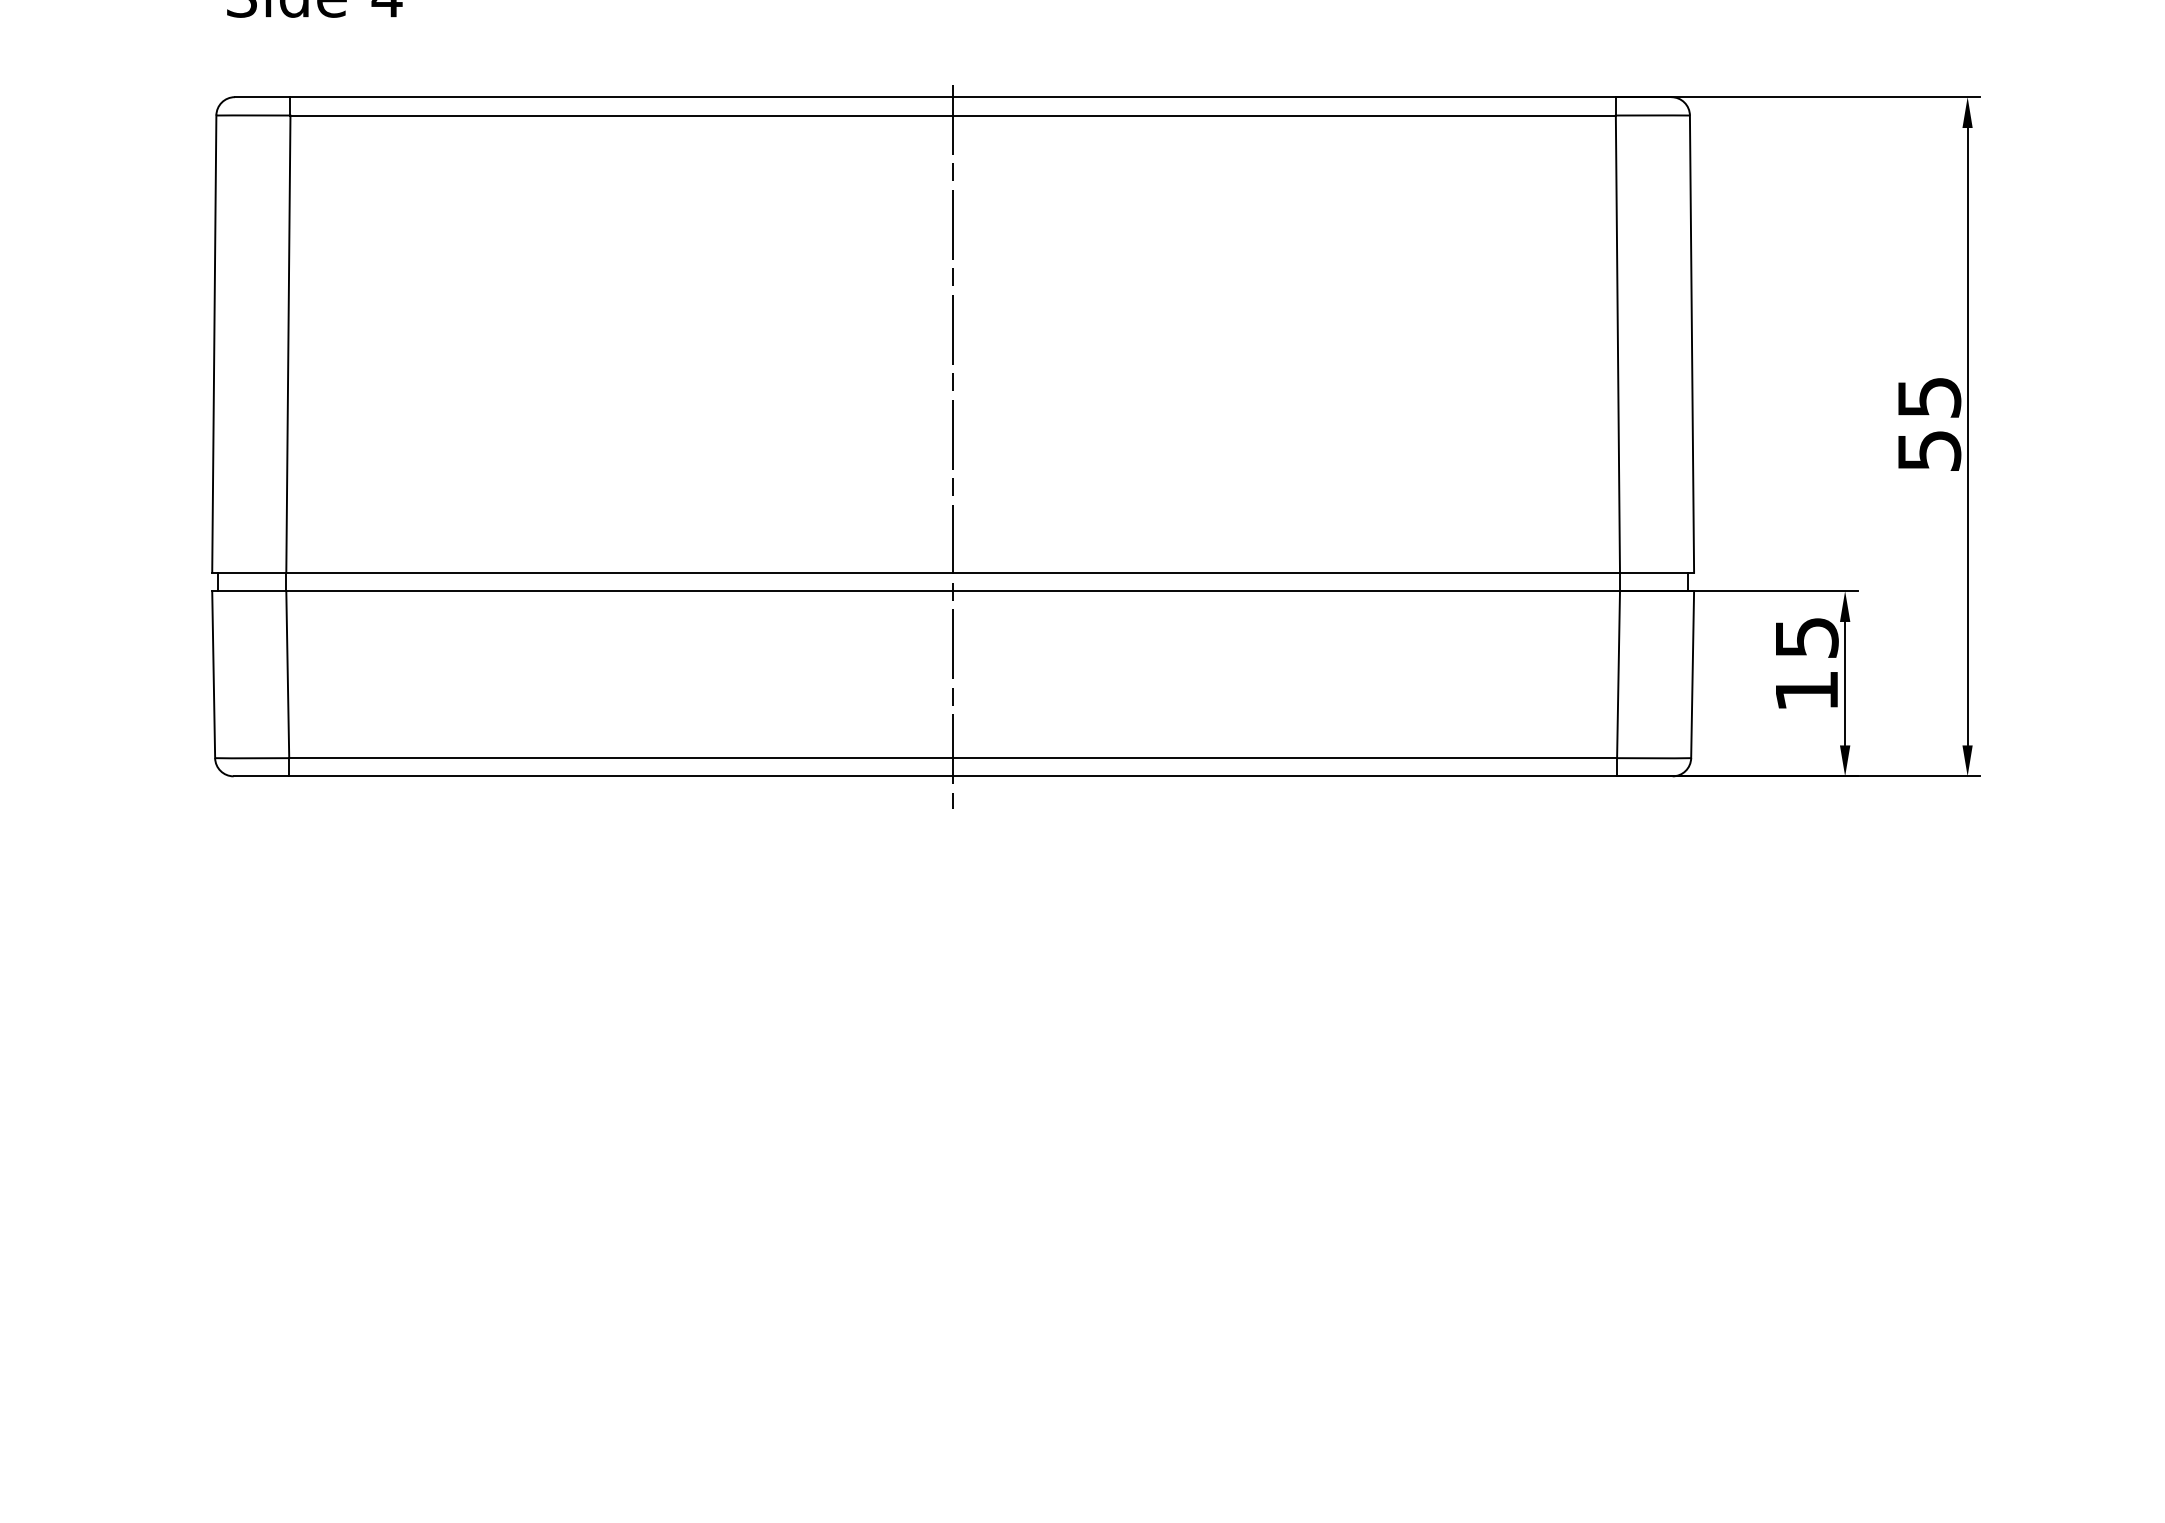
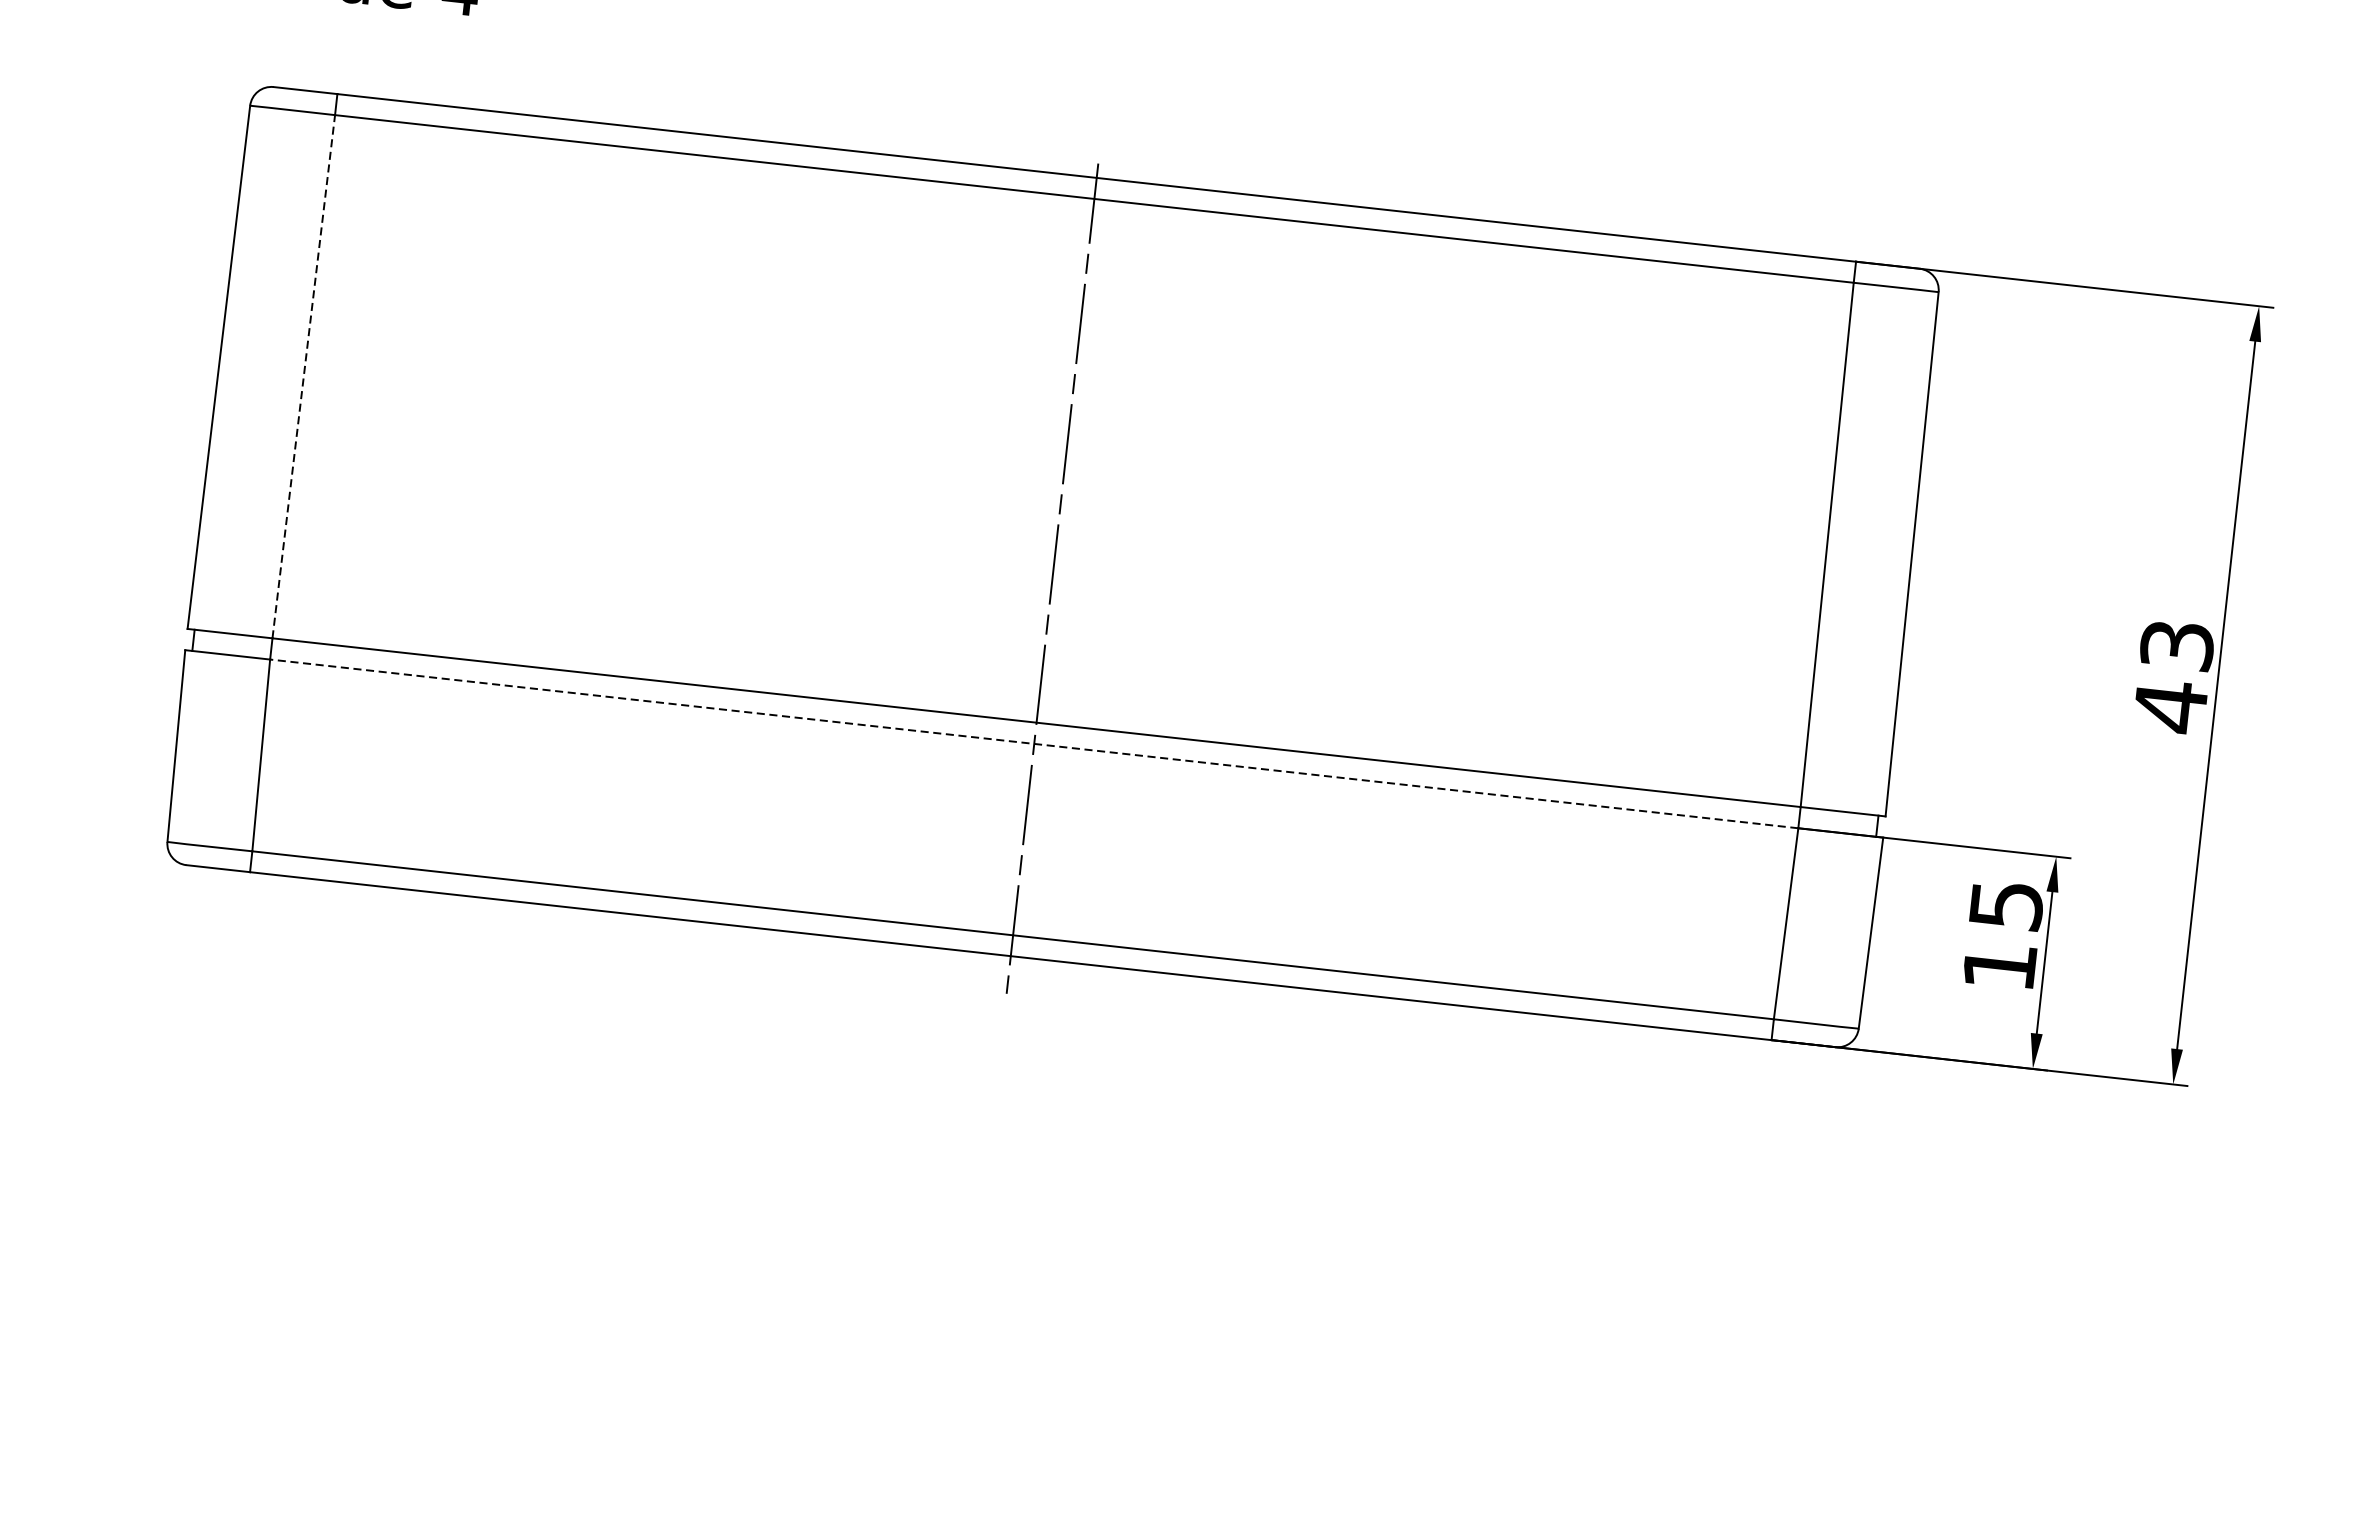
line: (288, 344) -> (303, 377), solid -> dashed
text: (1929, 425) -> (2173, 677), 55 -> 43
line: (953, 591) -> (1034, 744), solid -> dashed

